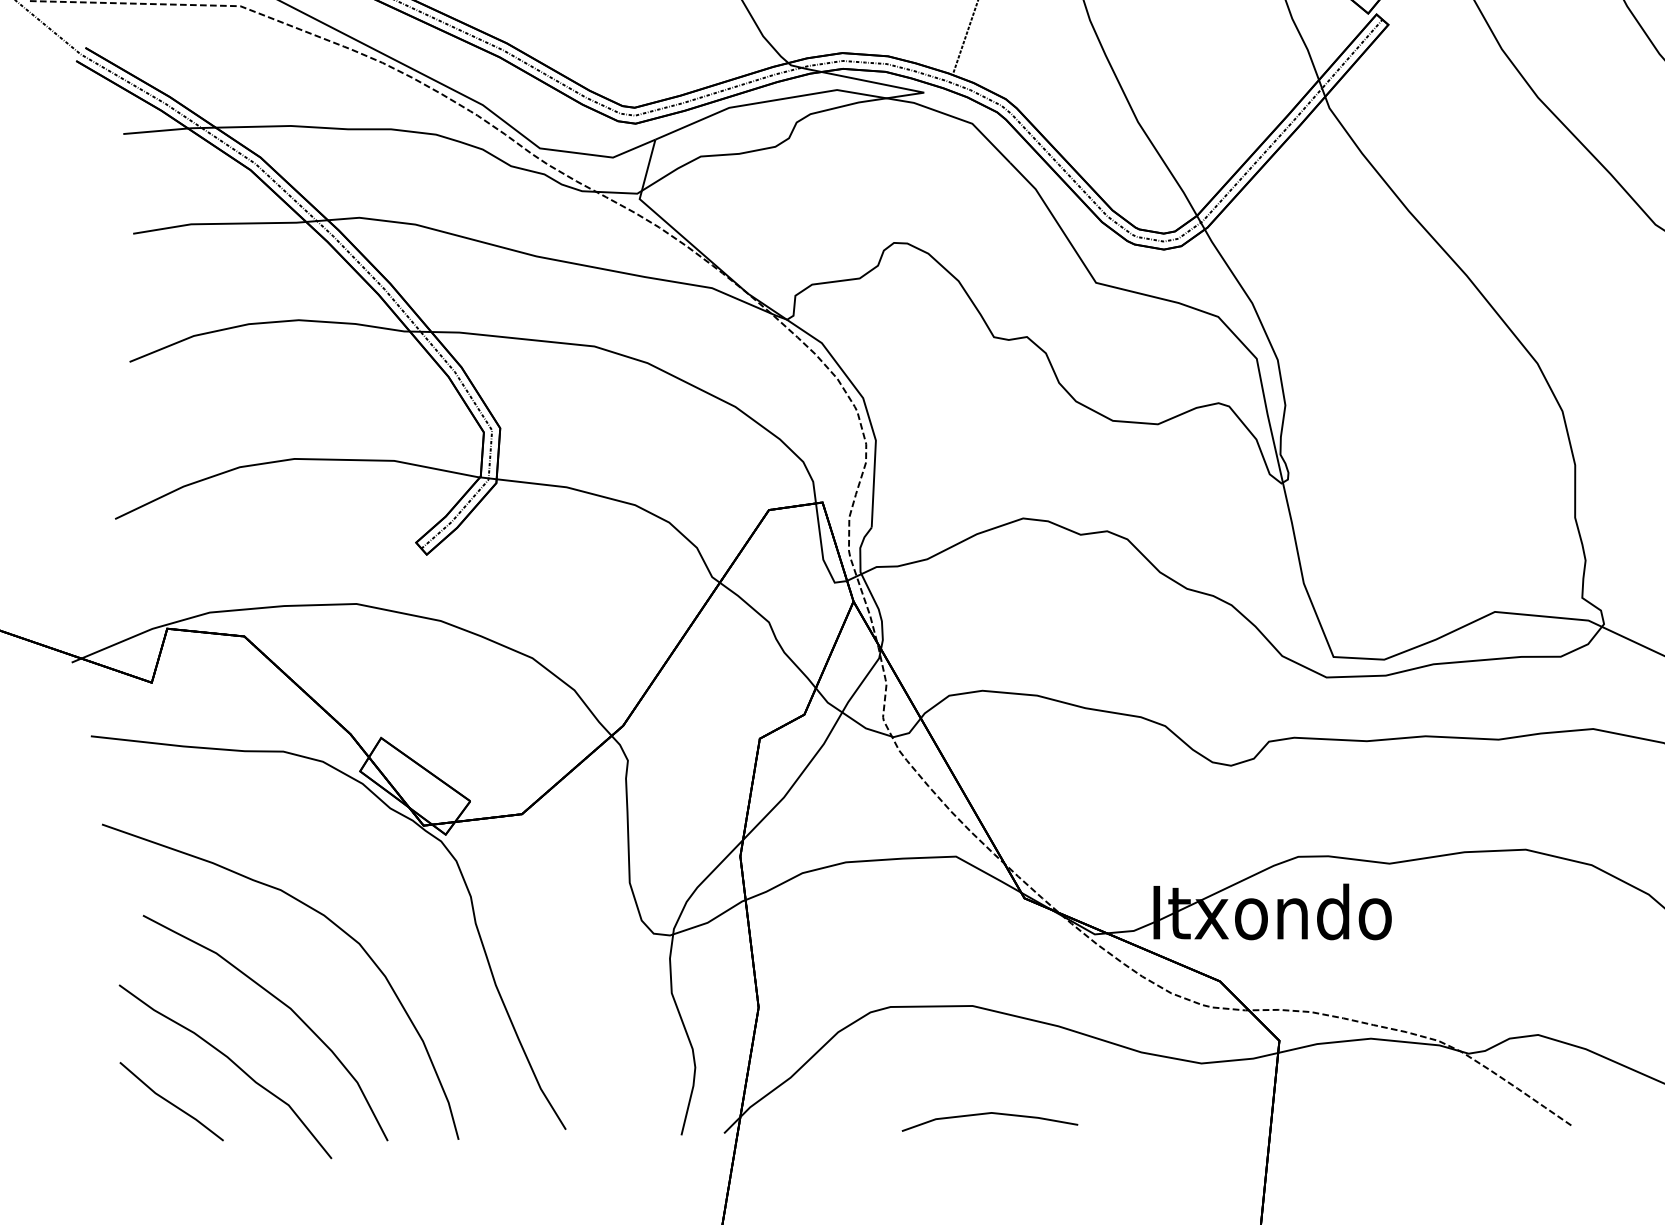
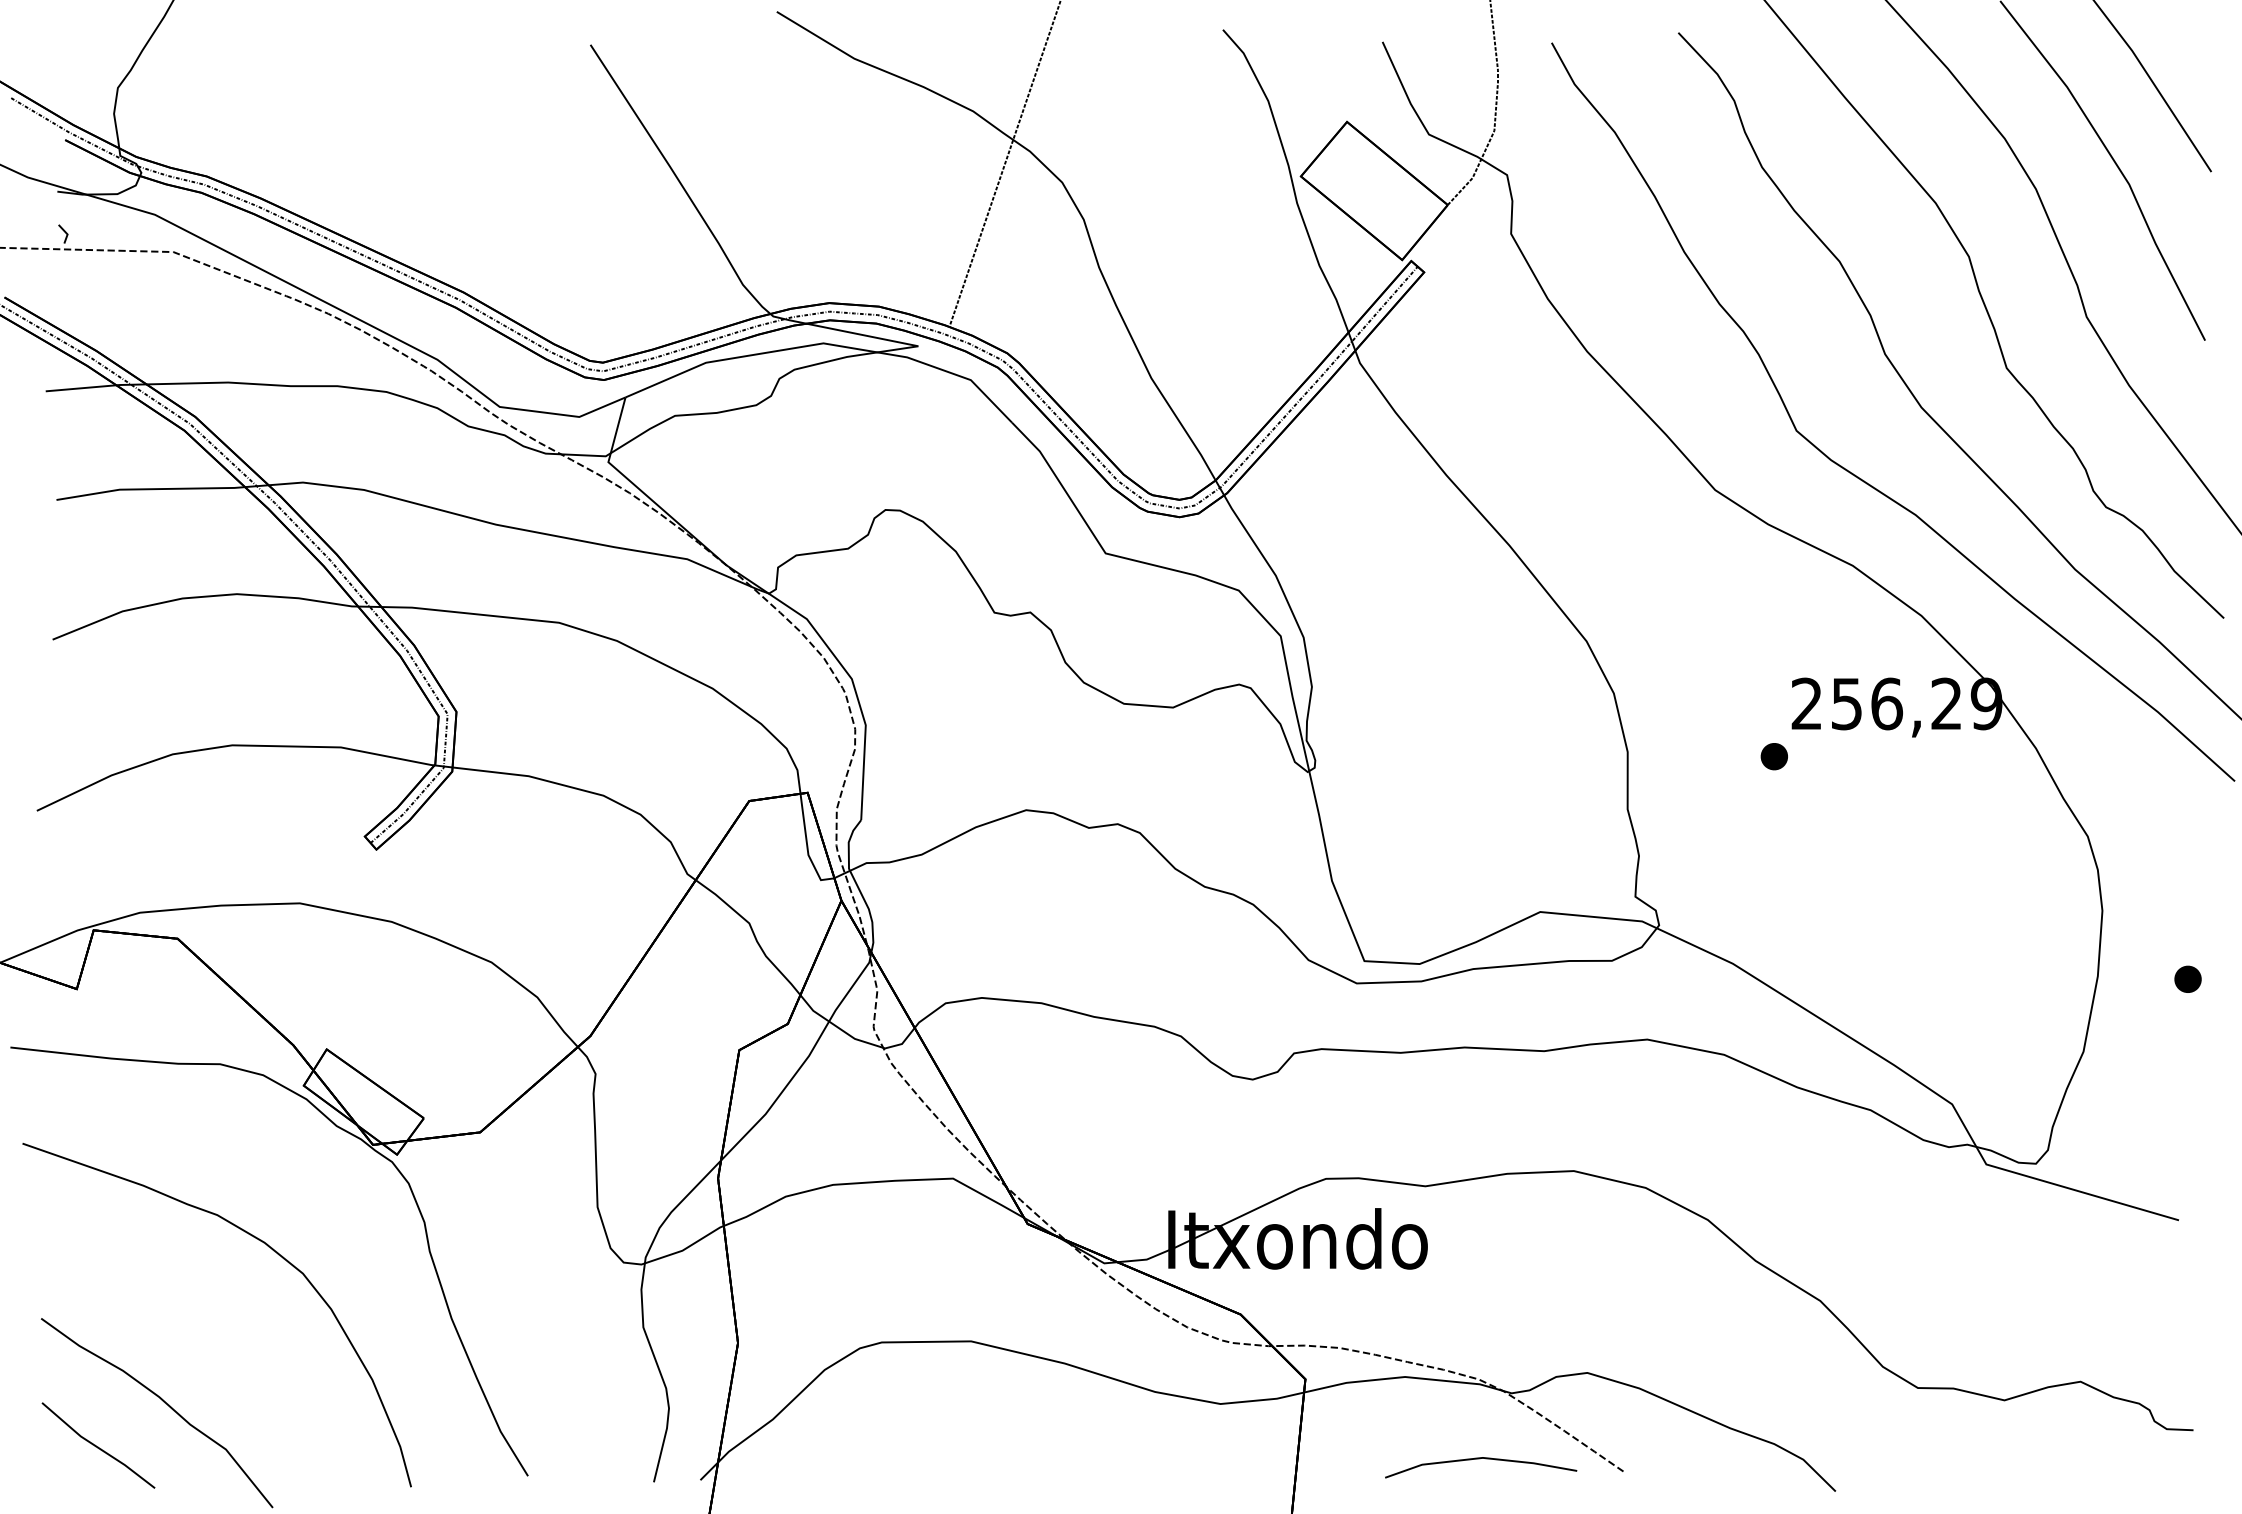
curve: (282, 1004) -> (219, 1339), removed
line: (989, 1114) -> (1480, 1459), moved

